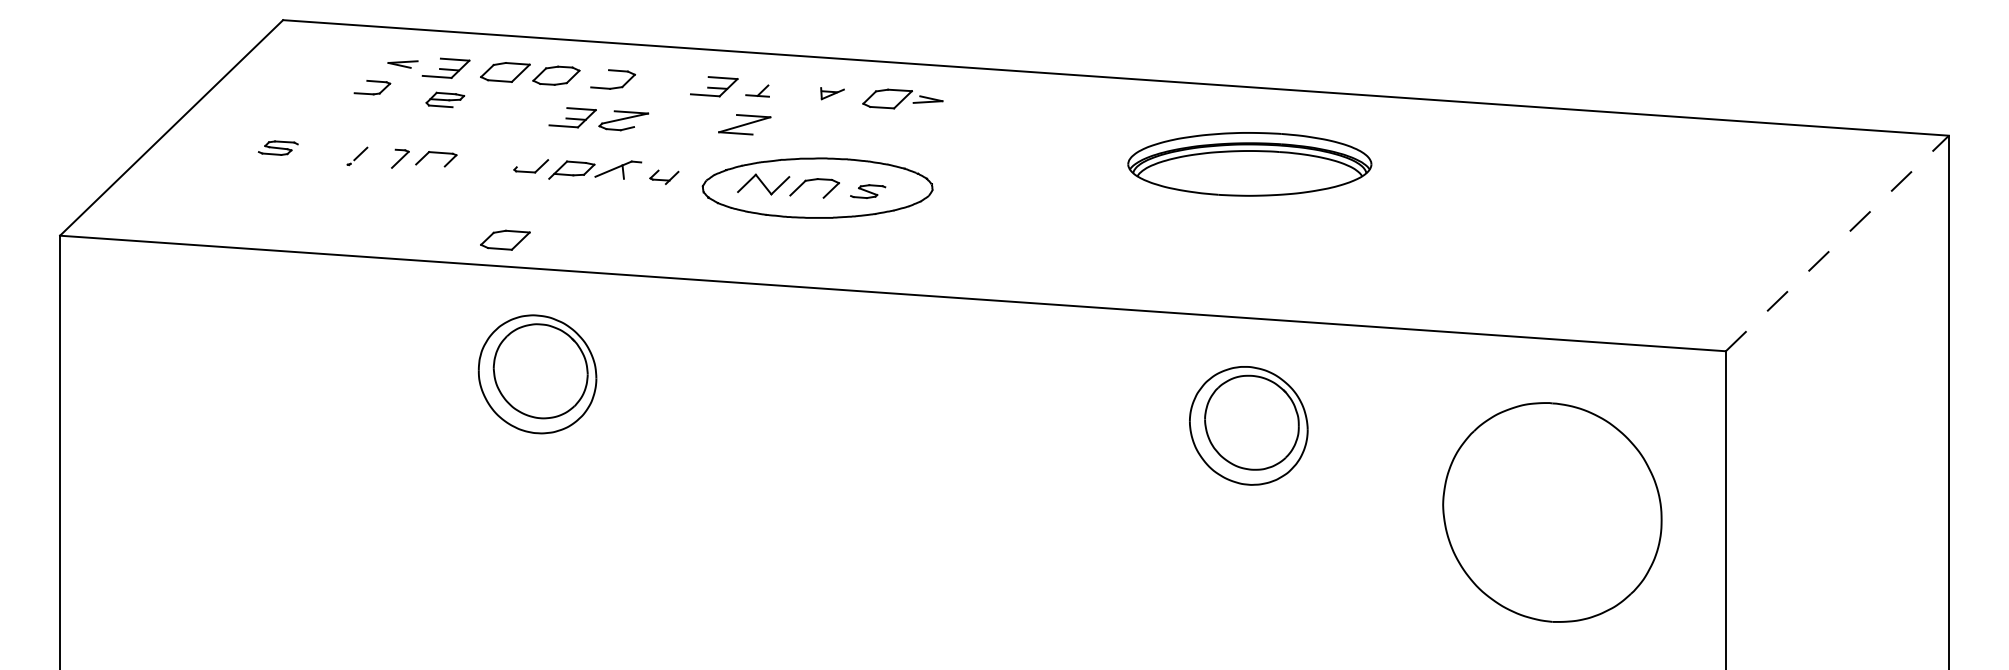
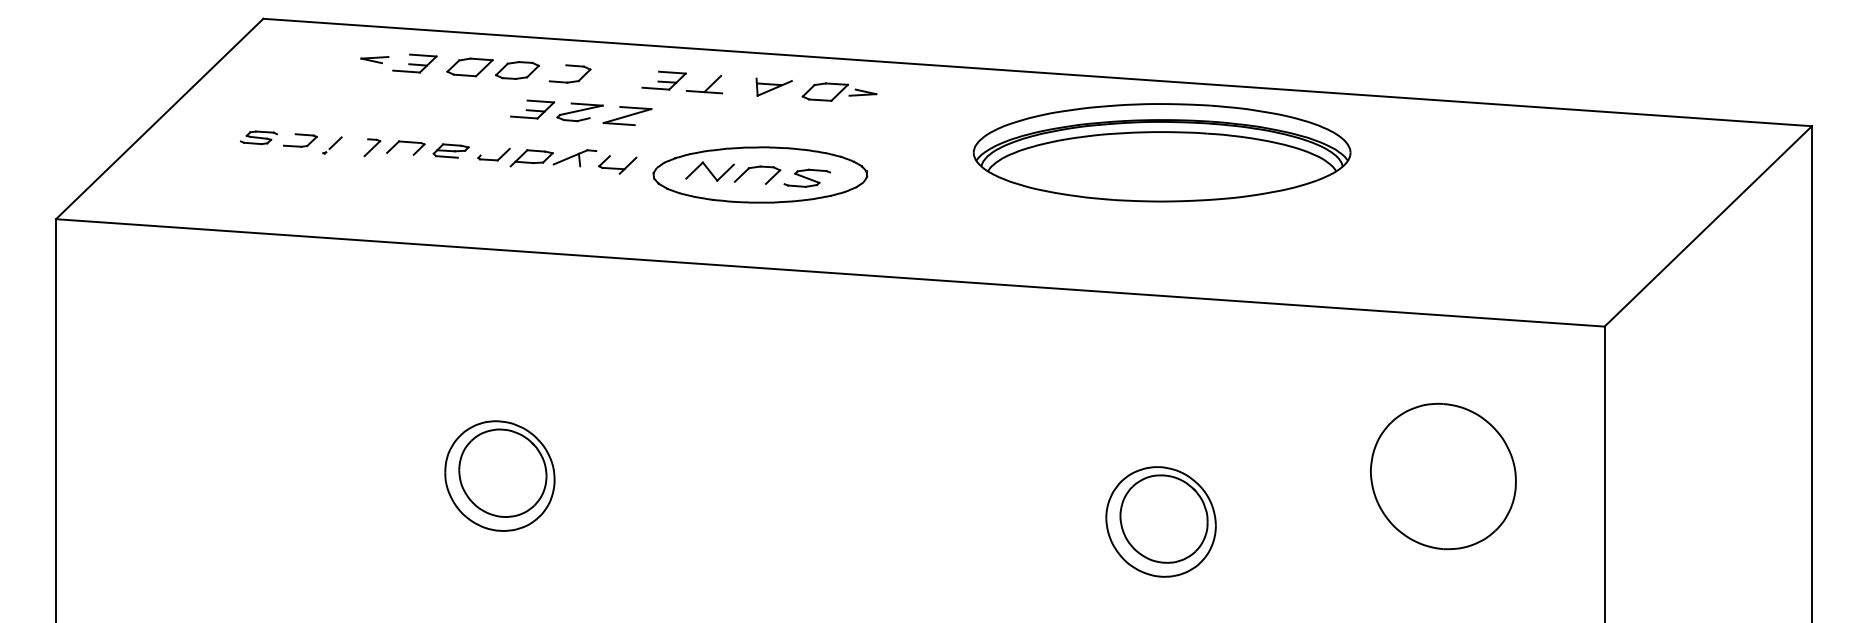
part: (372, 87) -> (300, 140), moved
part: (757, 90) -> (704, 84), size x1.67
part: (831, 92) -> (773, 86), size x1.67
part: (444, 99) -> (450, 150), moved
part: (744, 124) -> (627, 115), moved
part: (1249, 163) -> (1161, 152), size x1.67
part: (664, 176) -> (617, 164), size x1.43
part: (867, 190) -> (806, 177), size x1.43
part: (504, 240) -> (469, 223), removed
line: (1837, 243) -> (1708, 226), dashed -> solid
part: (537, 373) -> (499, 475), moved
part: (1248, 425) -> (1160, 521), moved
part: (1552, 512) -> (1443, 476), size x0.71

